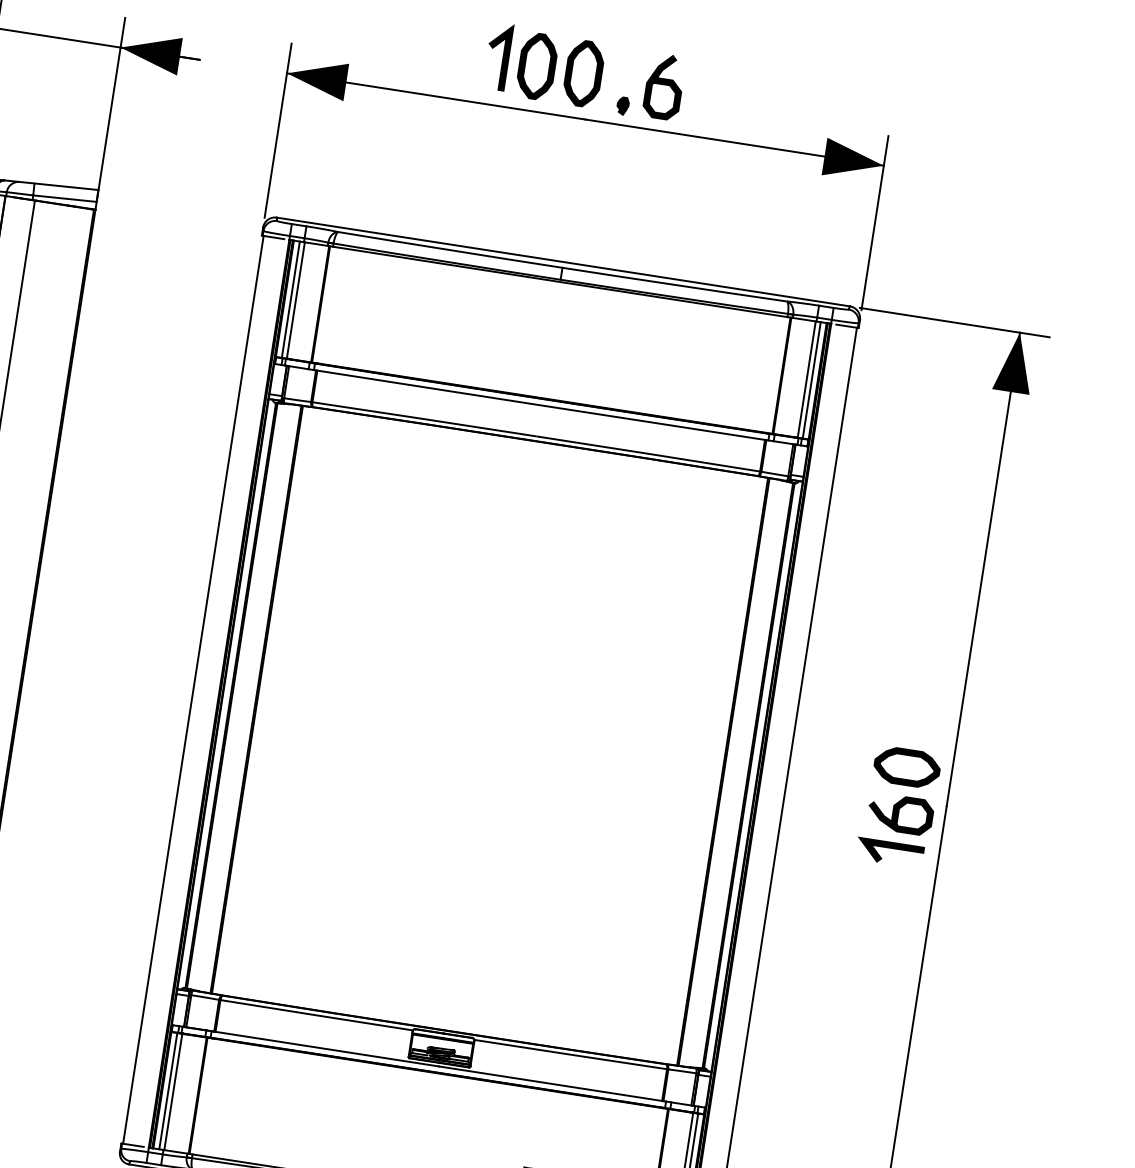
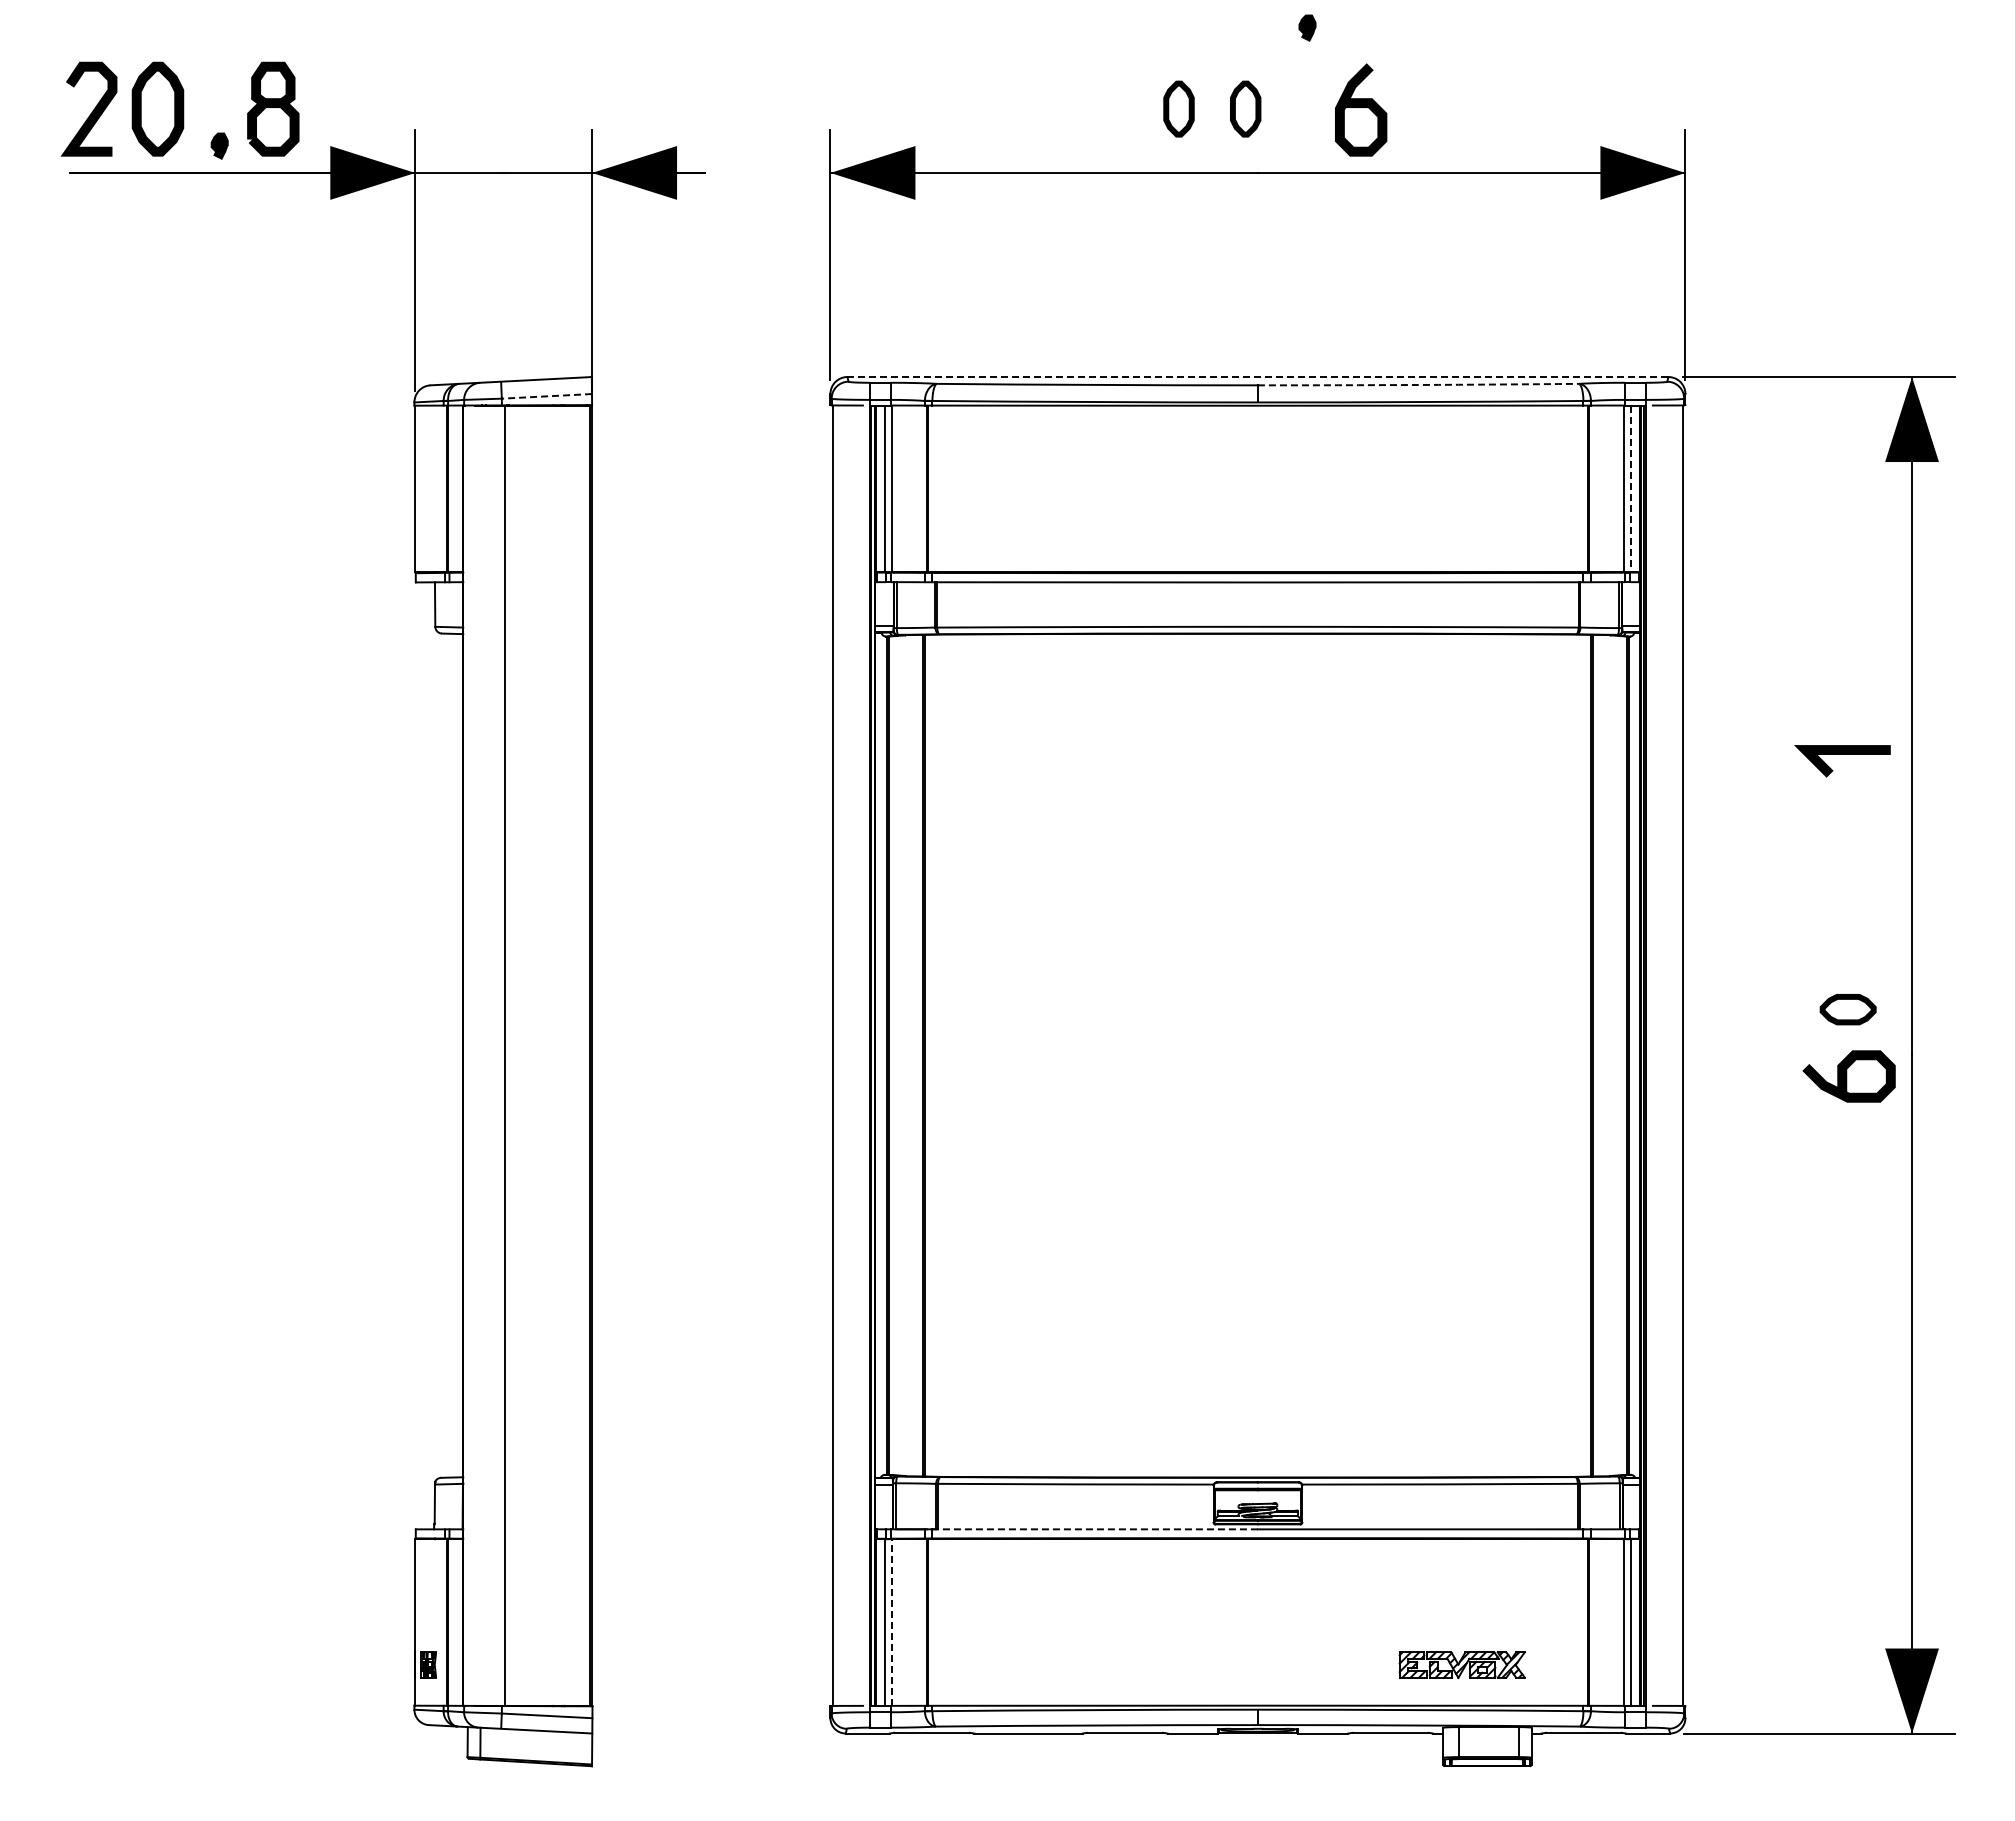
line: (502, 57) -> (1128, 103), removed
part: (536, 65) -> (1178, 108), size x0.6
part: (583, 73) -> (1245, 108), size x0.6
part: (623, 105) -> (1307, 27), moved
line: (64, 198) -> (546, 396), solid -> dashed
line: (563, 262) -> (1257, 377), solid -> dashed
arc: (674, 284) -> (1418, 384), solid -> dashed
line: (812, 380) -> (1631, 489), solid -> dashed
part: (906, 767) -> (1847, 1009), size x0.6
line: (890, 848) -> (1842, 754), moved
line: (322, 1048) -> (1091, 1529), solid -> dashed
line: (173, 1091) -> (892, 1622), solid -> dashed

